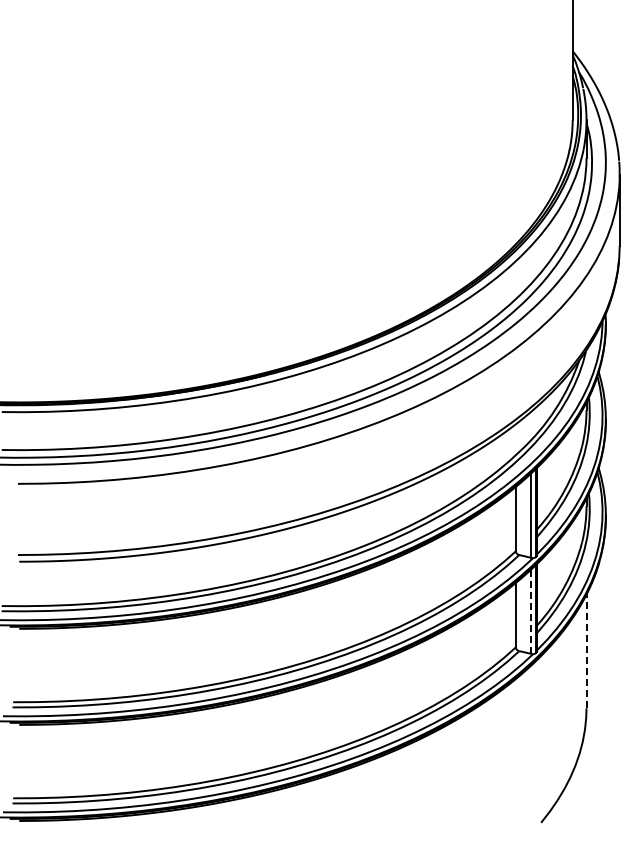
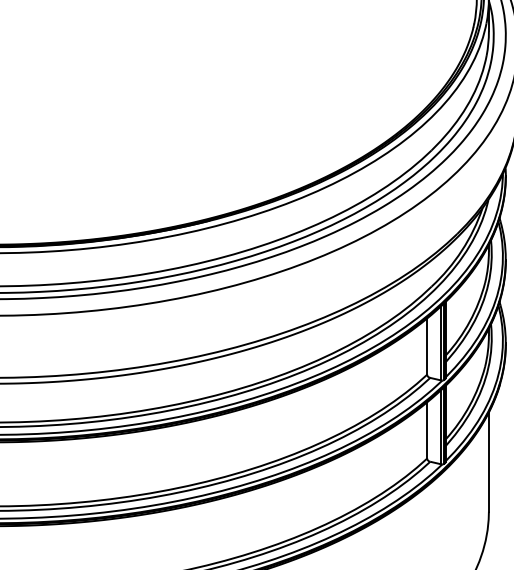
line: (531, 611) -> (440, 427), dashed -> solid
line: (586, 651) -> (488, 462), dashed -> solid

